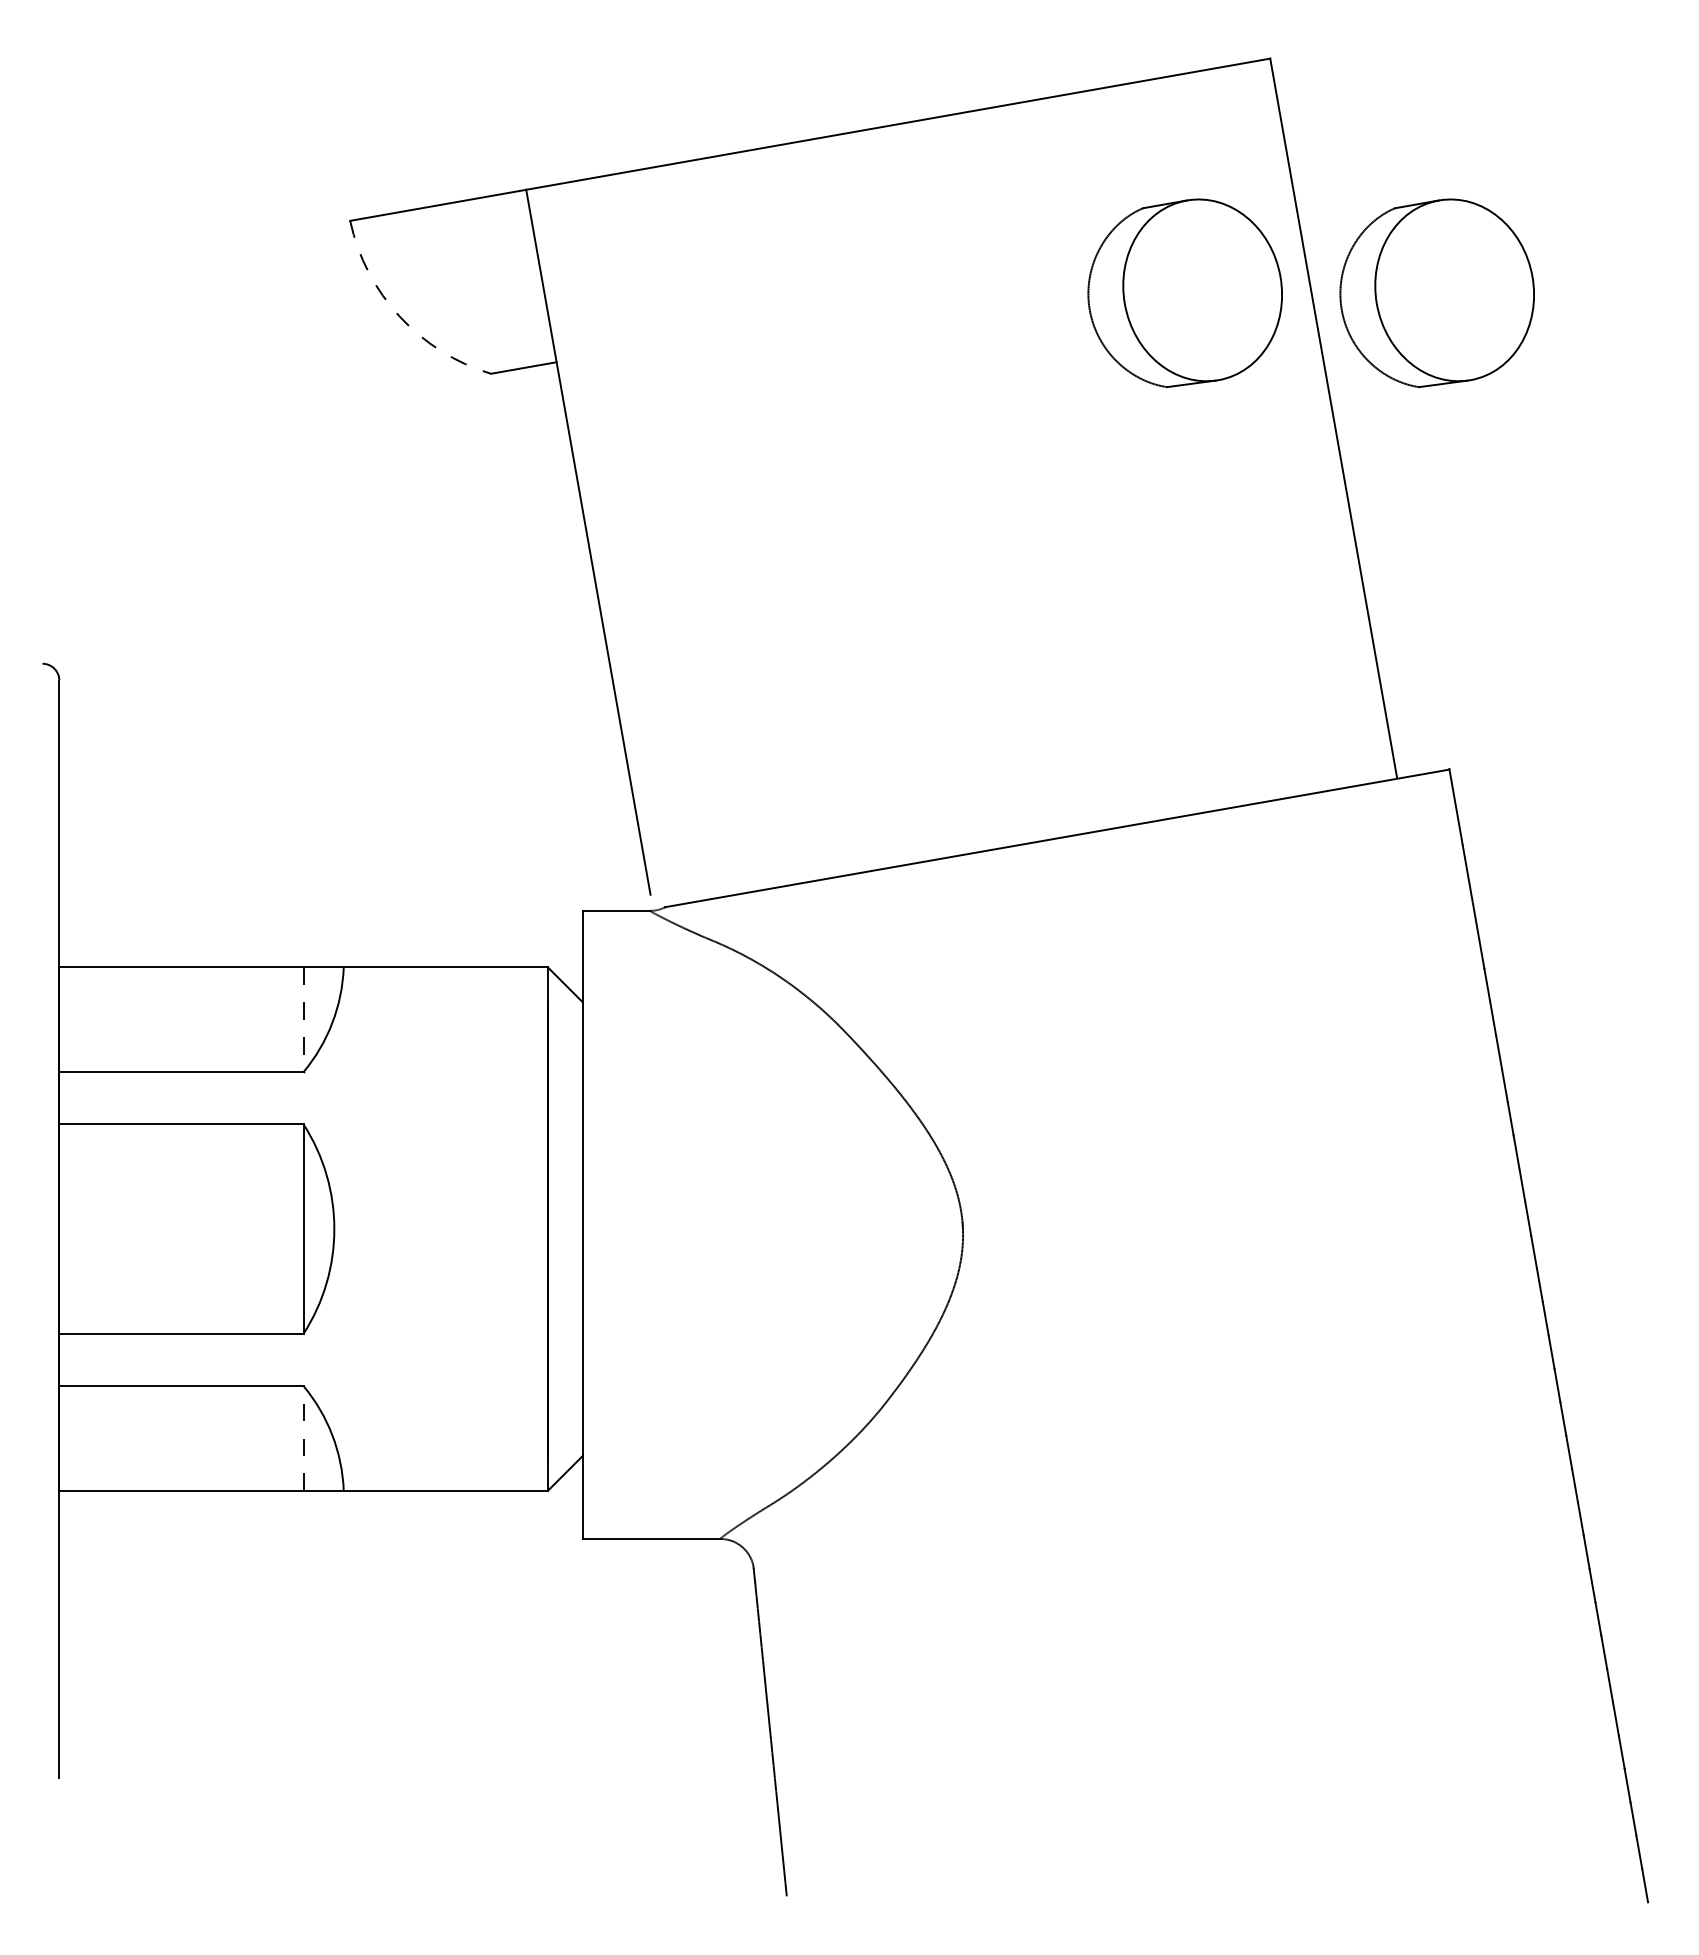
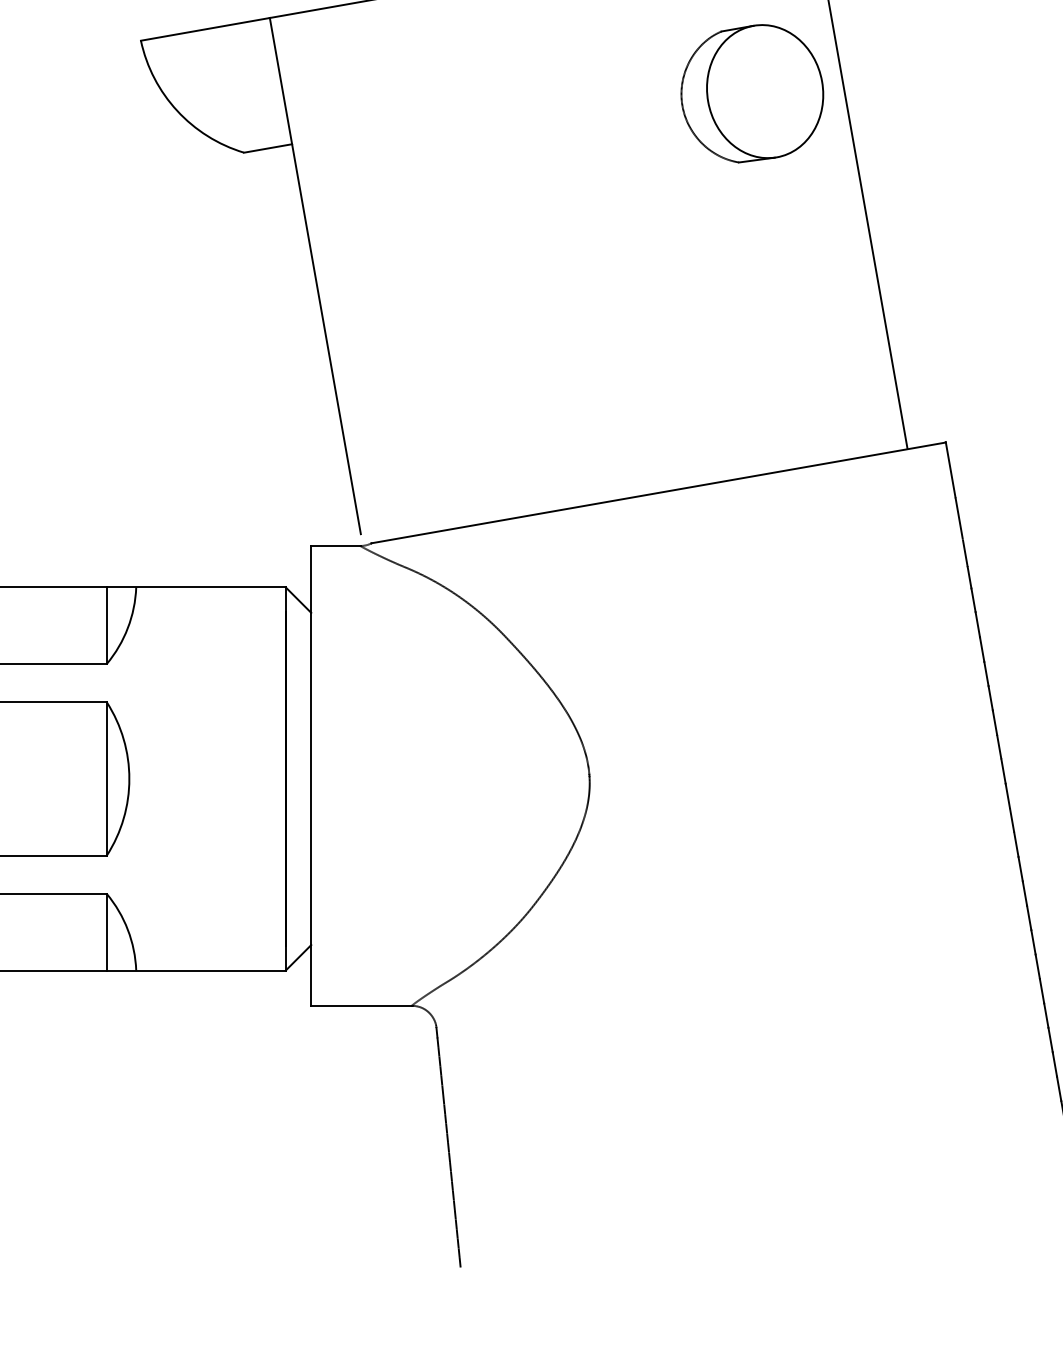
part: (1436, 293) -> (936, 93), removed
arc: (399, 316) -> (177, 110), dashed -> solid
line: (303, 1020) -> (106, 626), dashed -> solid
line: (303, 1438) -> (106, 932), dashed -> solid

